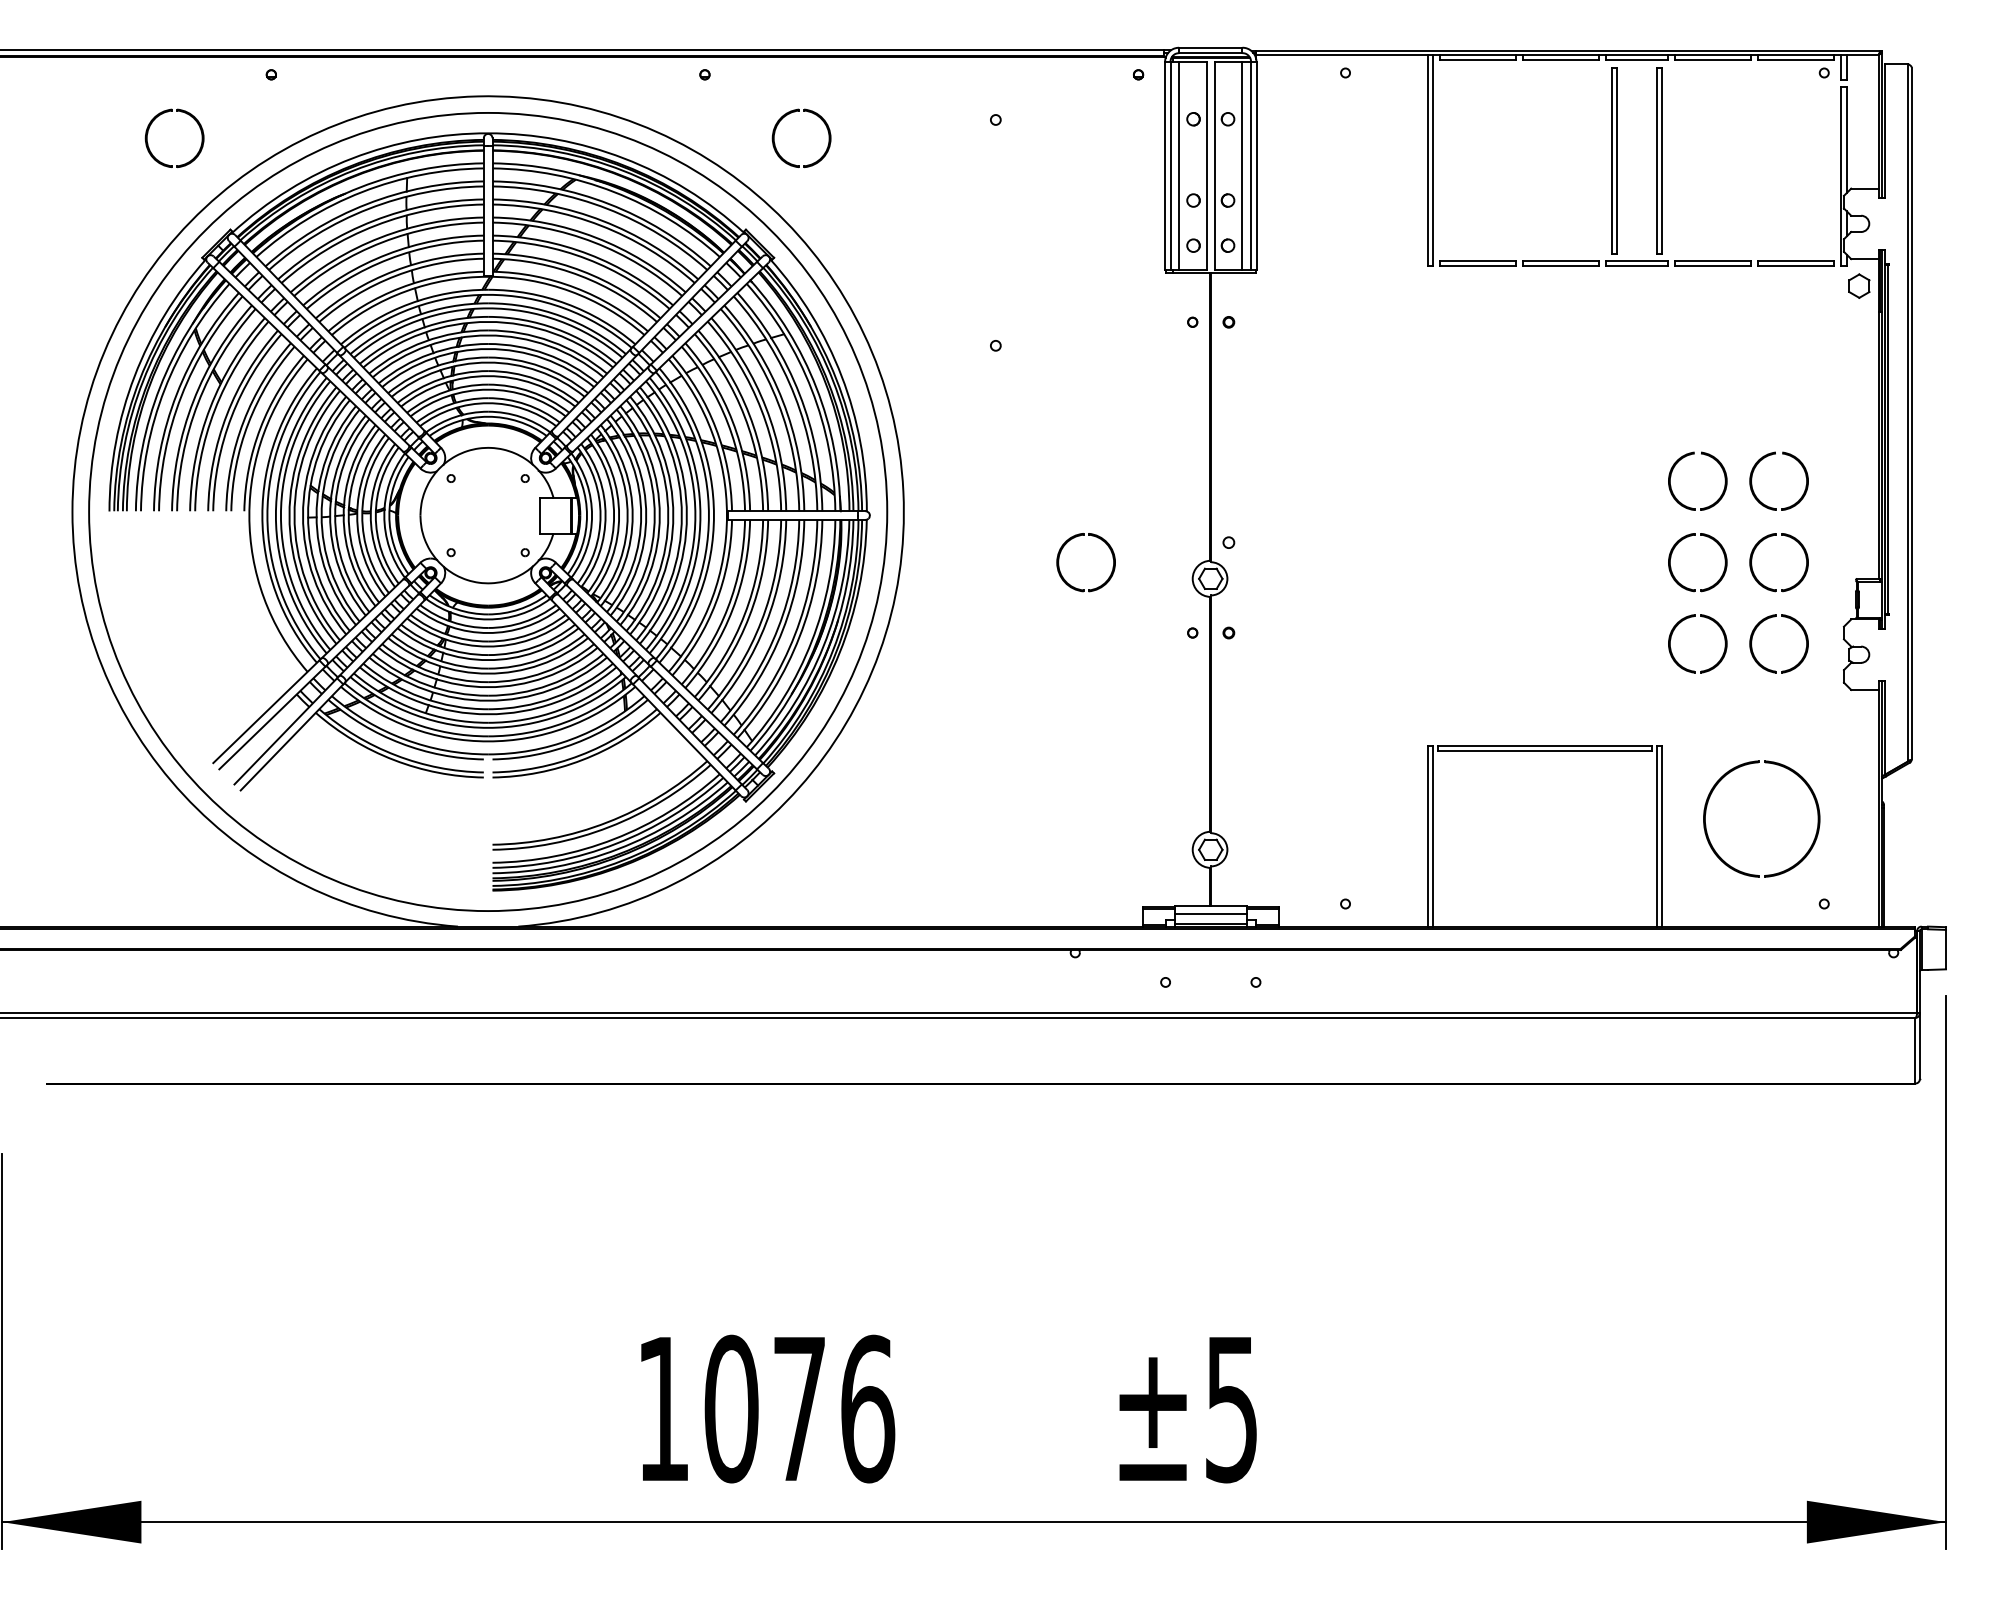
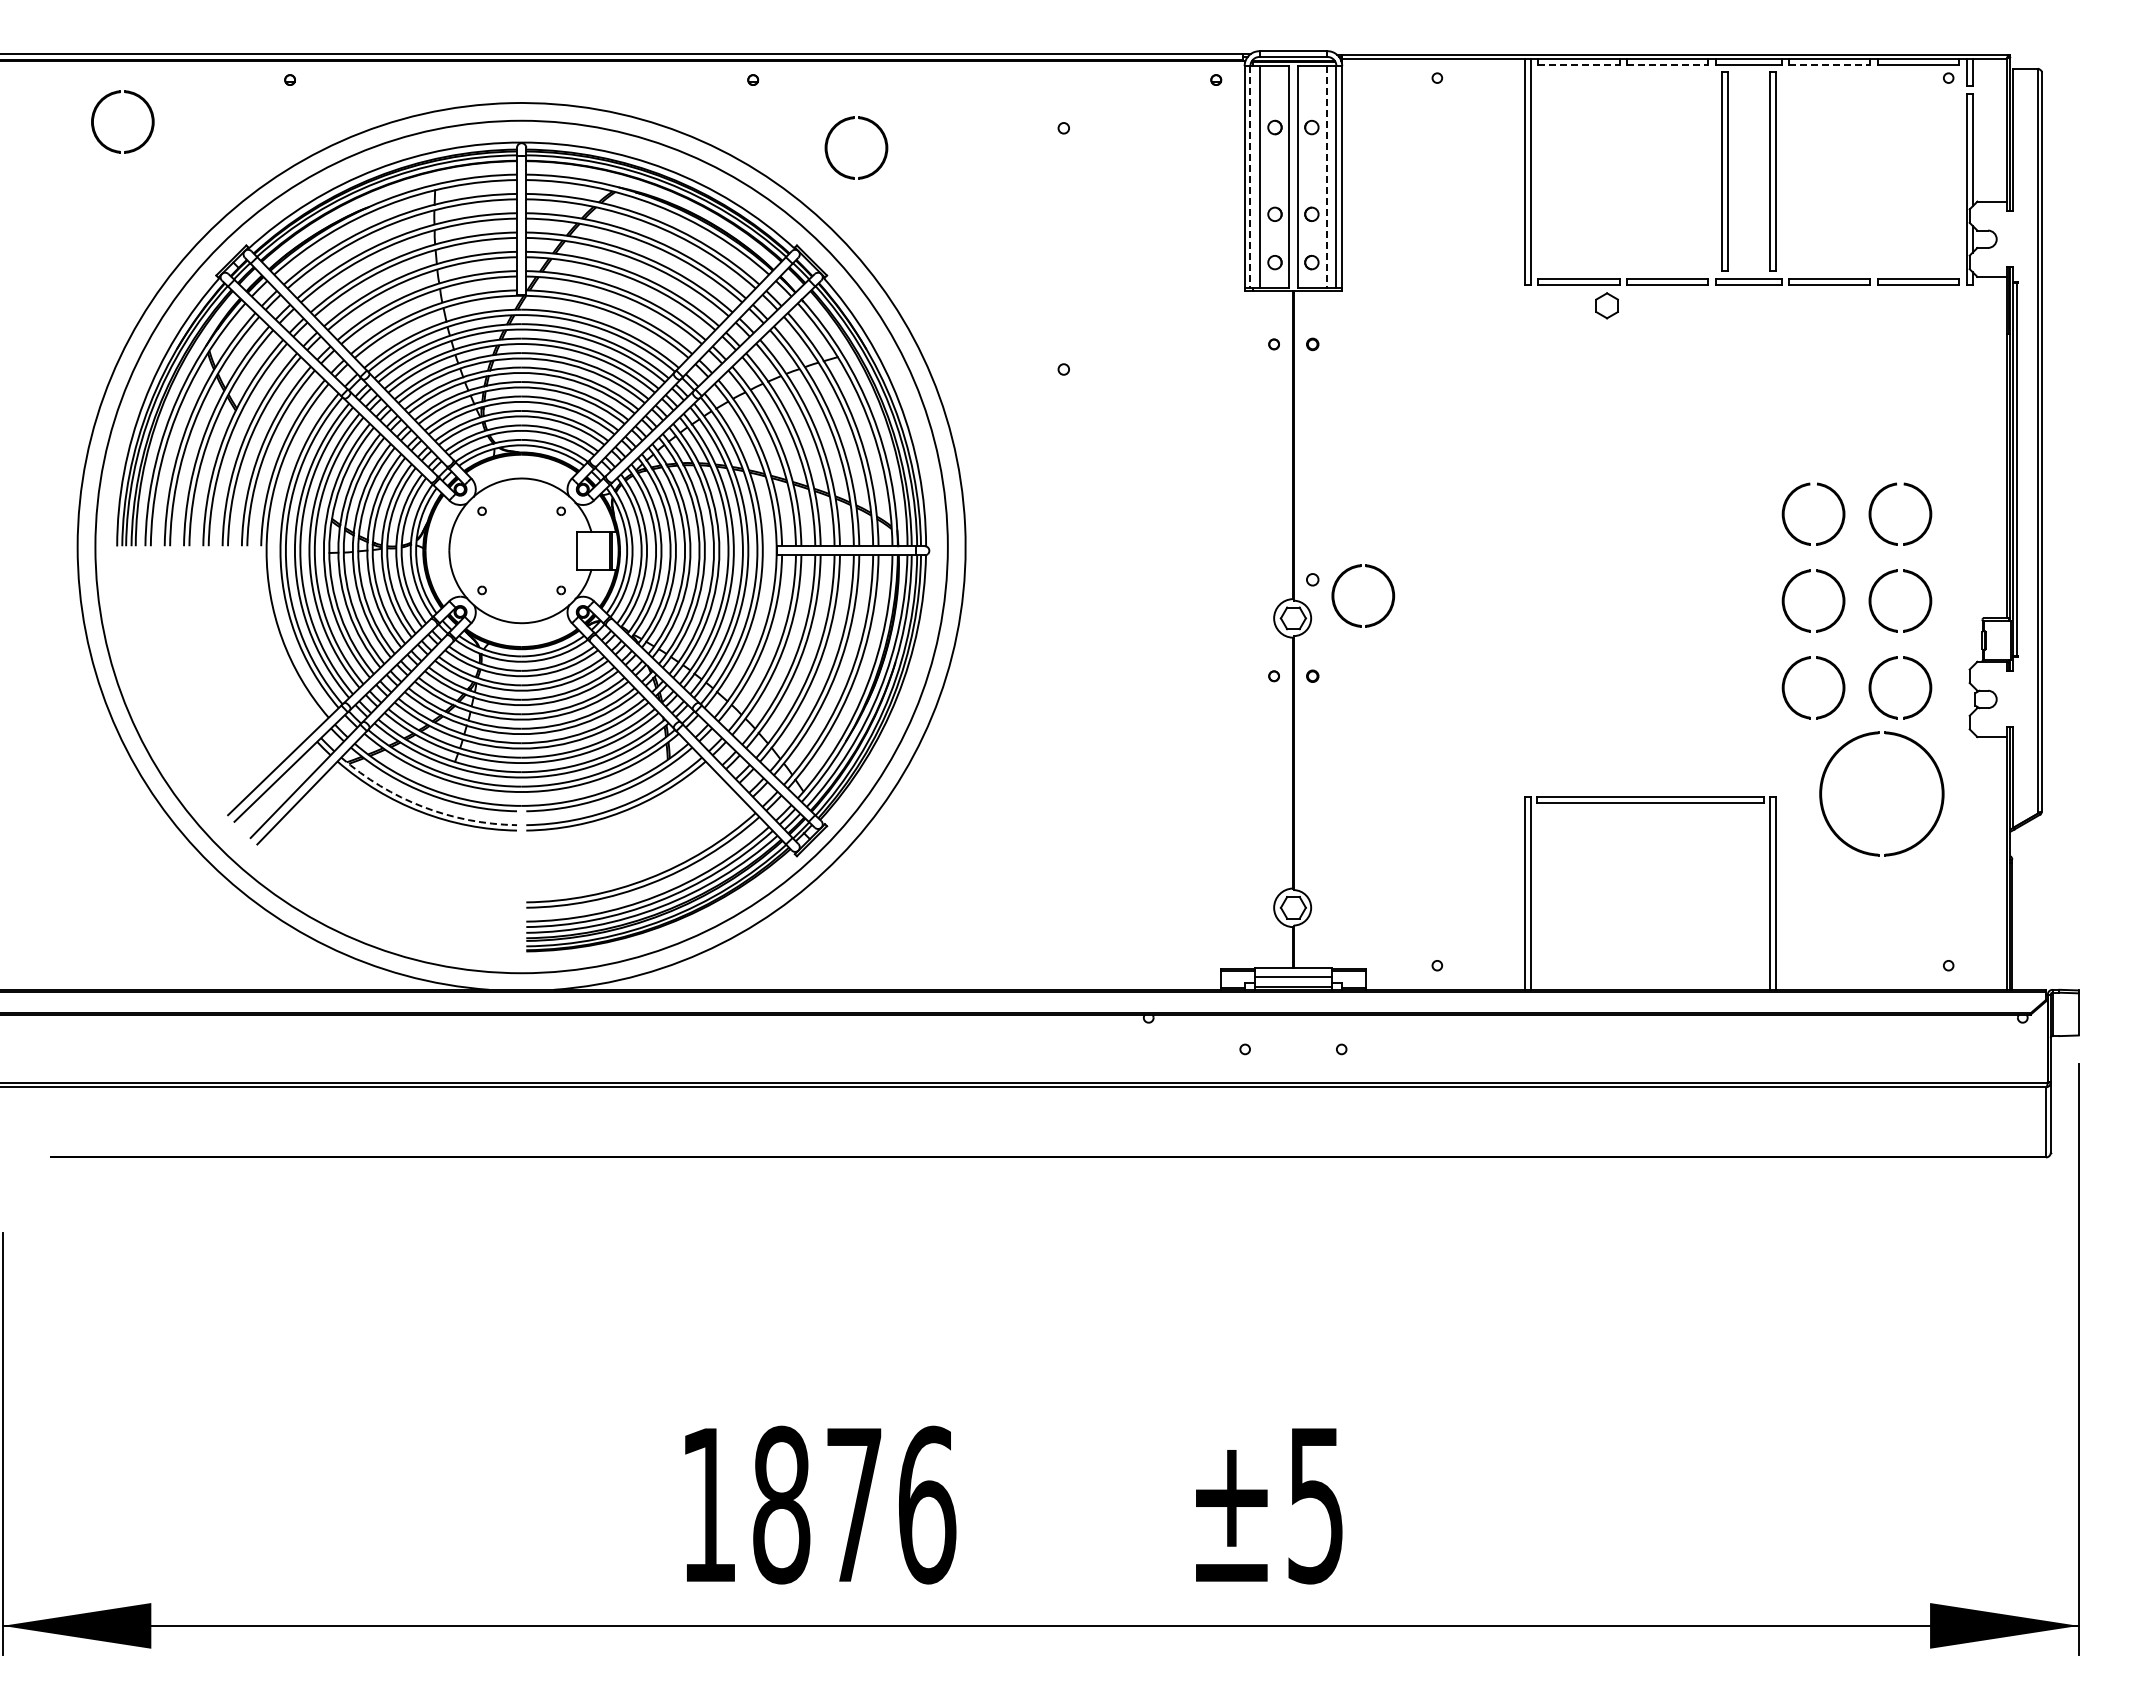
line: (1478, 60) -> (1579, 64), solid -> dashed
line: (1561, 60) -> (1667, 64), solid -> dashed
line: (1712, 60) -> (1829, 64), solid -> dashed
part: (159, 116) -> (106, 98), moved
line: (1170, 166) -> (1250, 177), solid -> dashed
line: (1242, 166) -> (1327, 177), solid -> dashed
part: (1858, 285) -> (1606, 305), moved
part: (1101, 540) -> (1379, 572), moved
arc: (396, 754) -> (423, 806), solid -> dashed
part: (1724, 777) -> (1842, 749), moved
text: (731, 1408) -> (781, 1504), 1076 -> 1876

